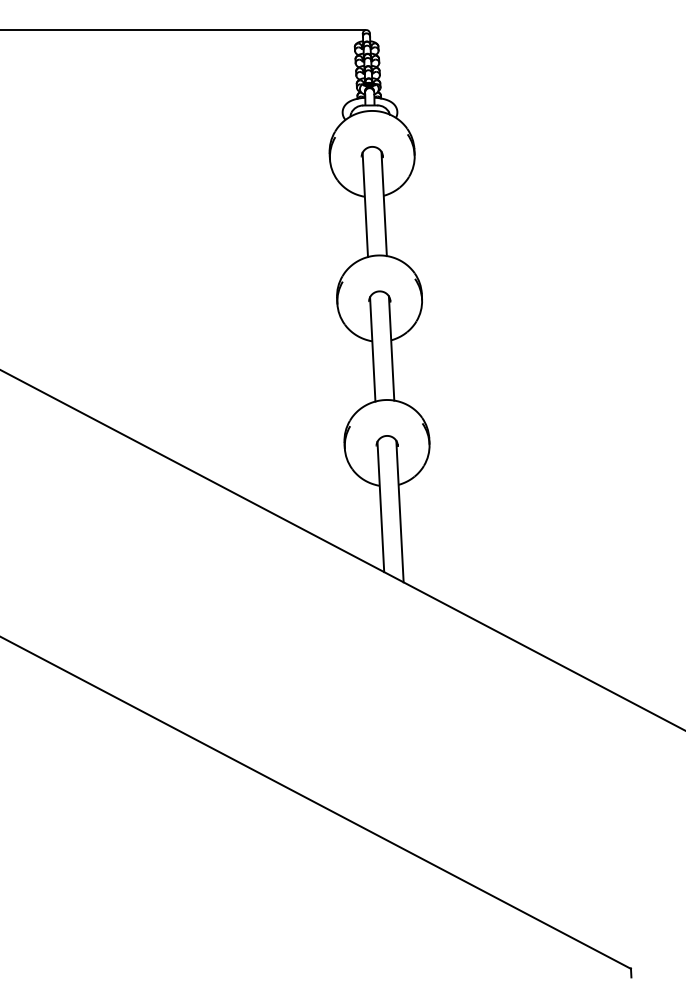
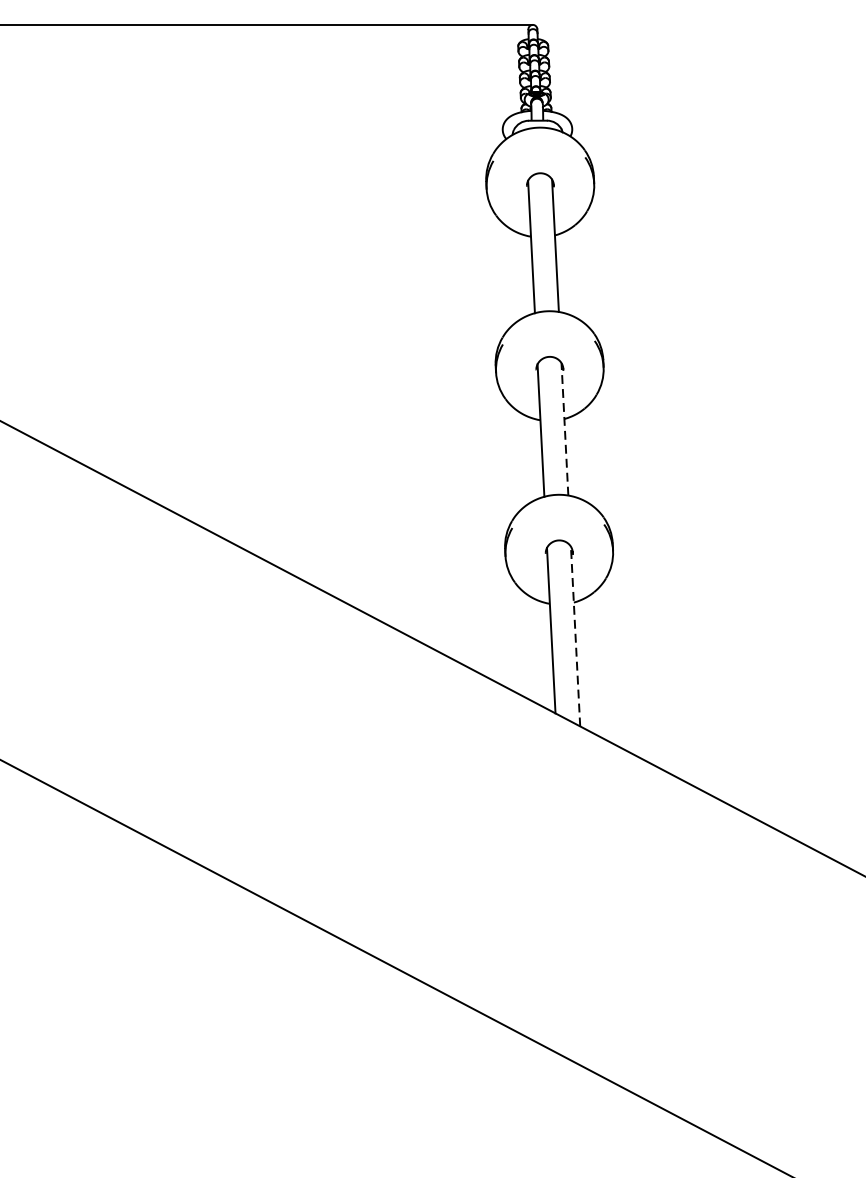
line: (391, 348) -> (564, 429), solid -> dashed
line: (400, 511) -> (576, 636), solid -> dashed

